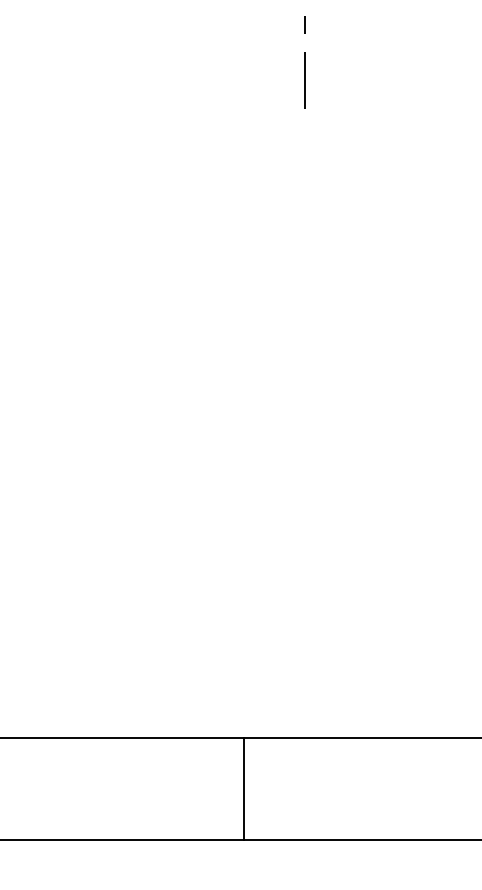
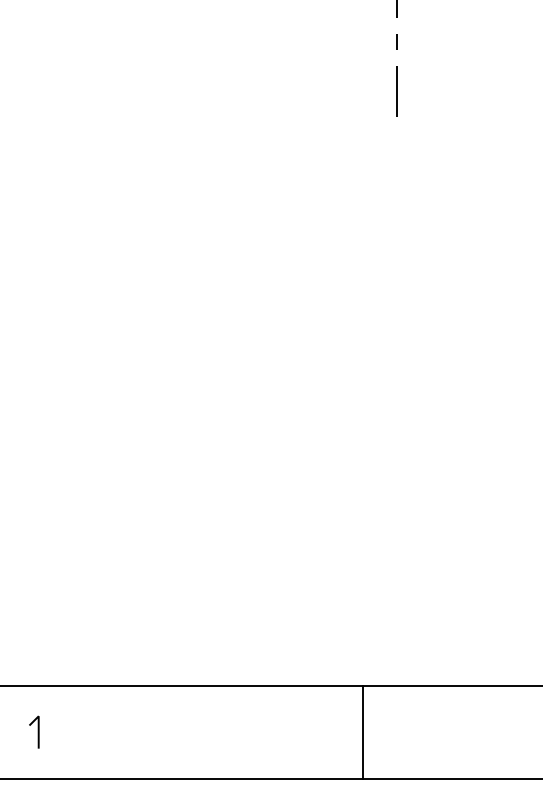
line: (244, 788) -> (363, 732), moved

